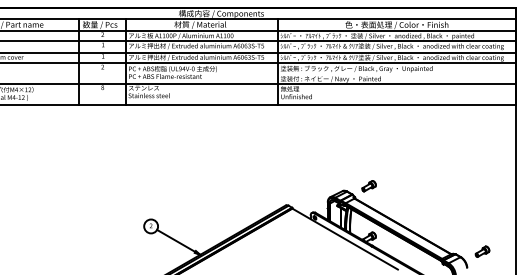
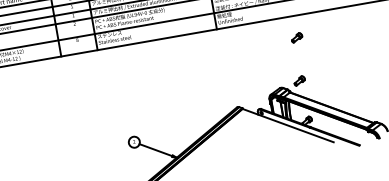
part: (374, 132) -> (296, 38), added

